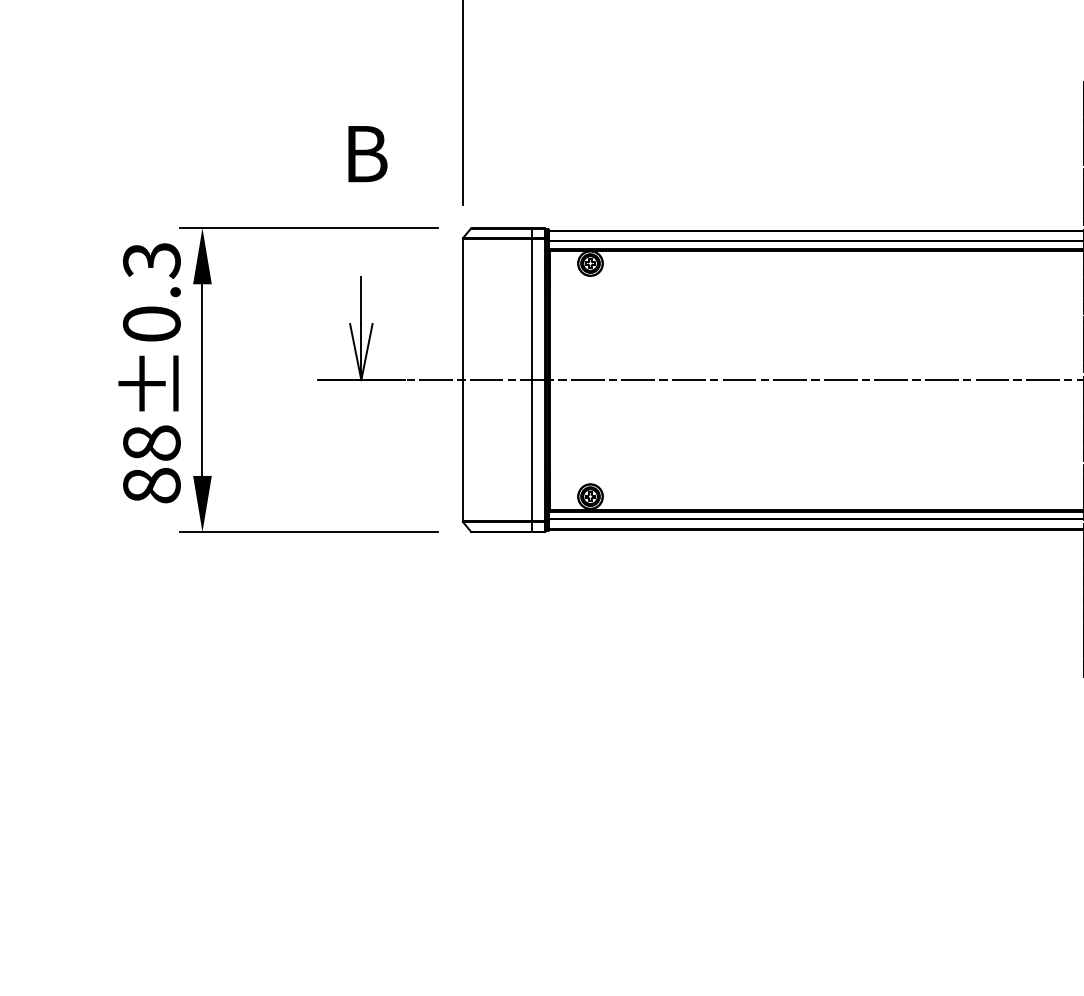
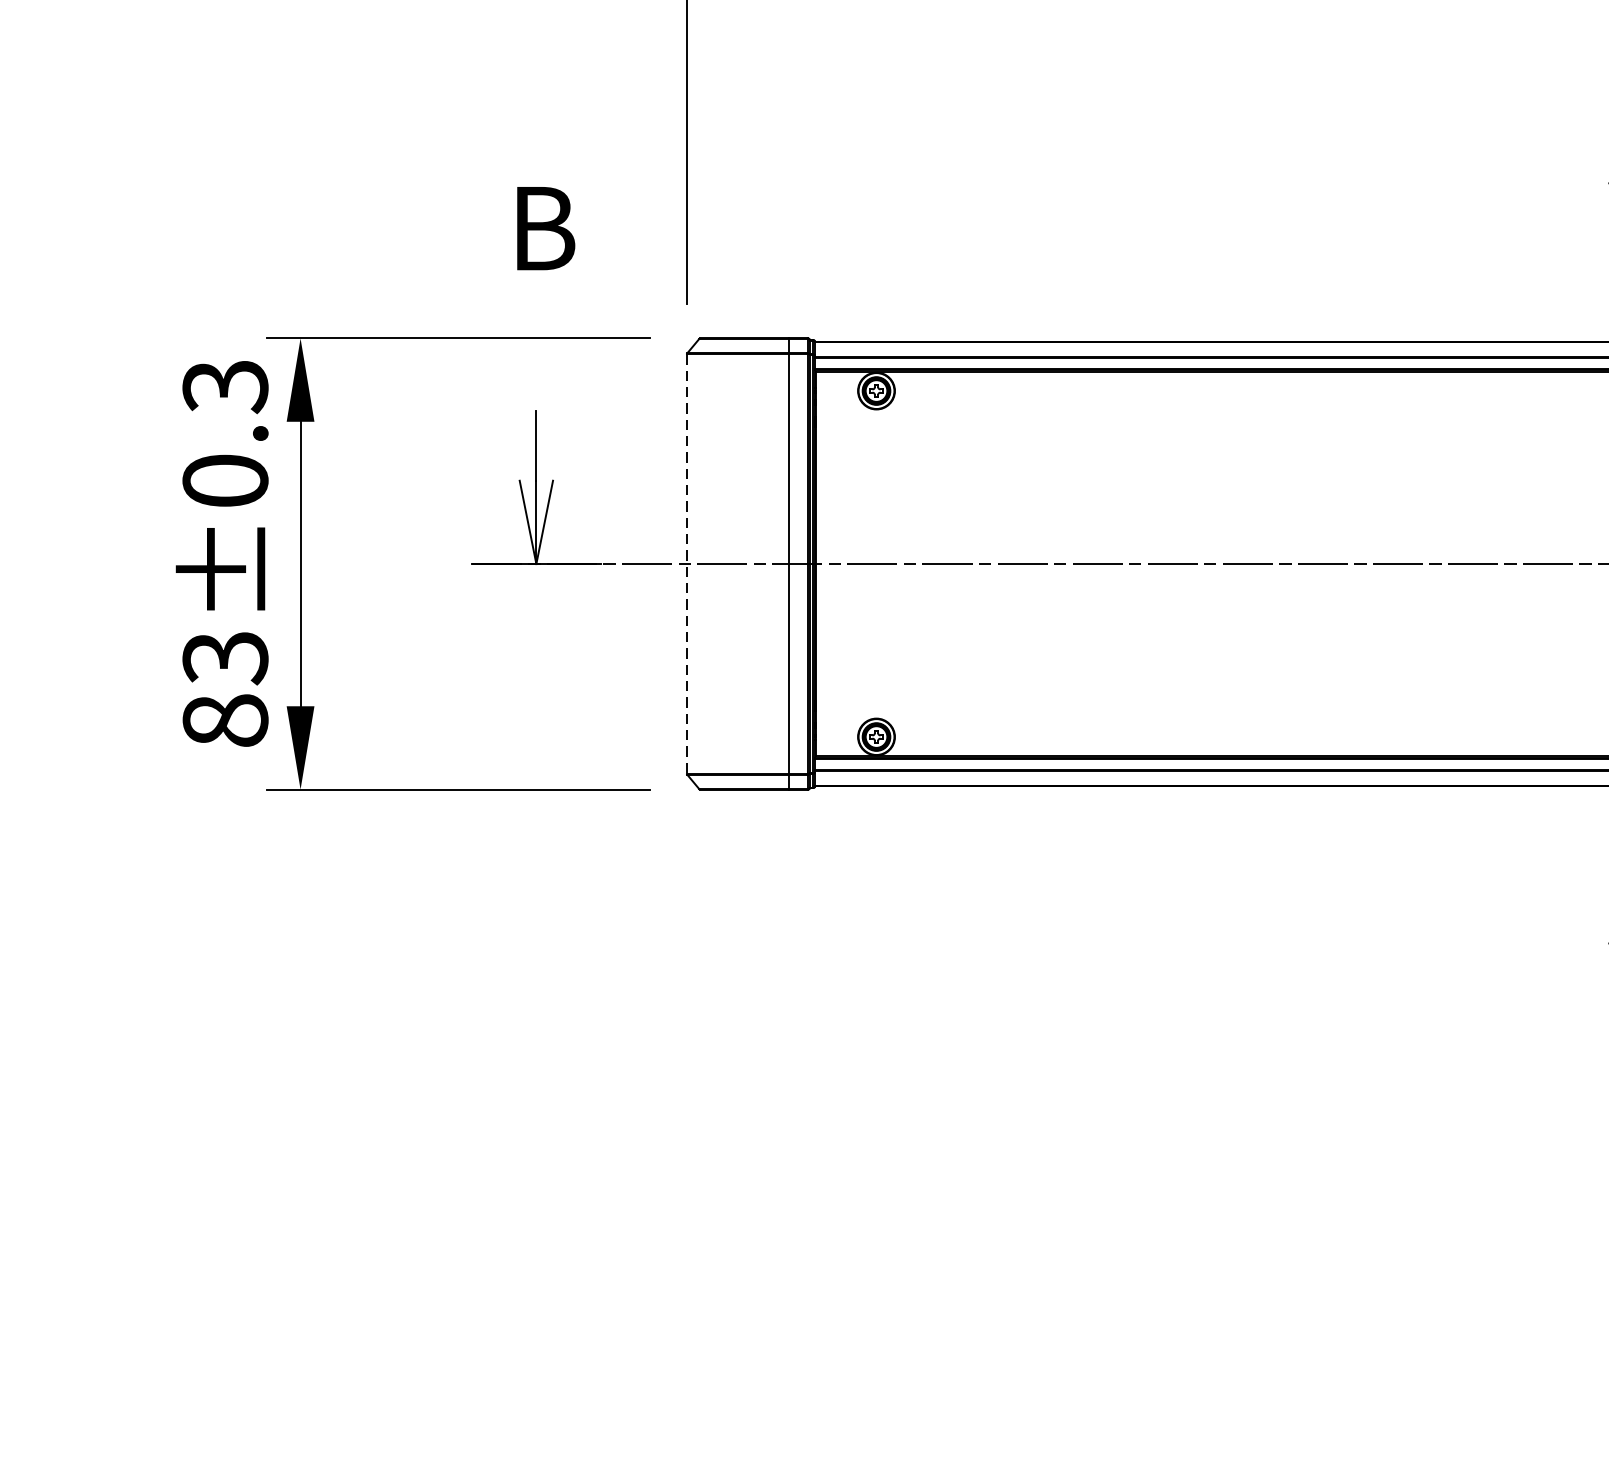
line: (462, 380) -> (686, 564), solid -> dashed
text: (151, 443) -> (224, 658), 88±0.3 -> 83±0.3

